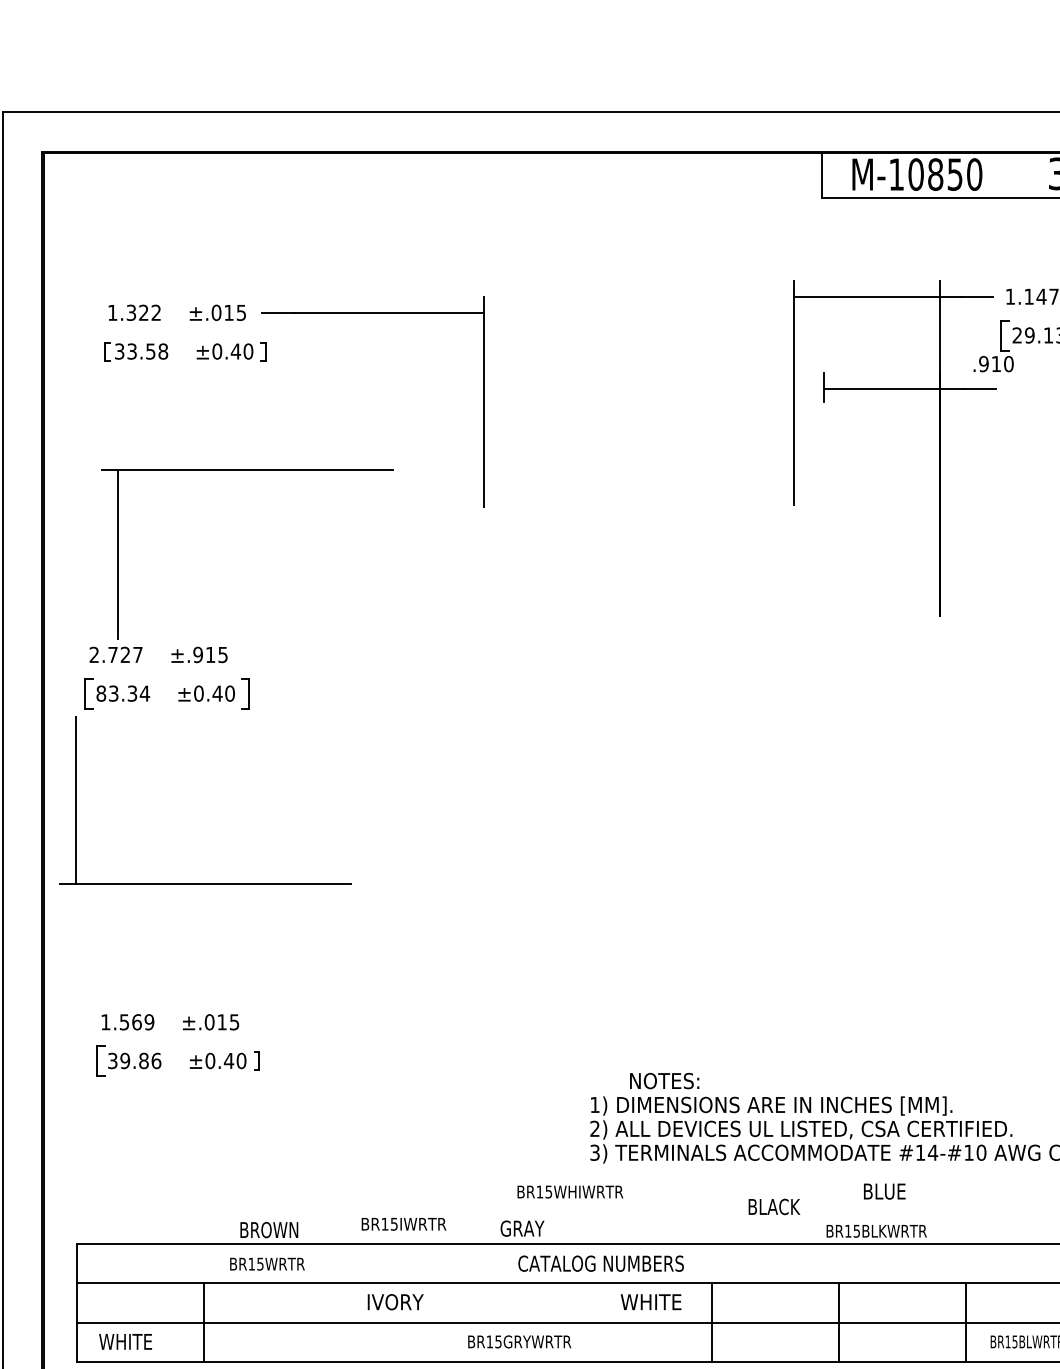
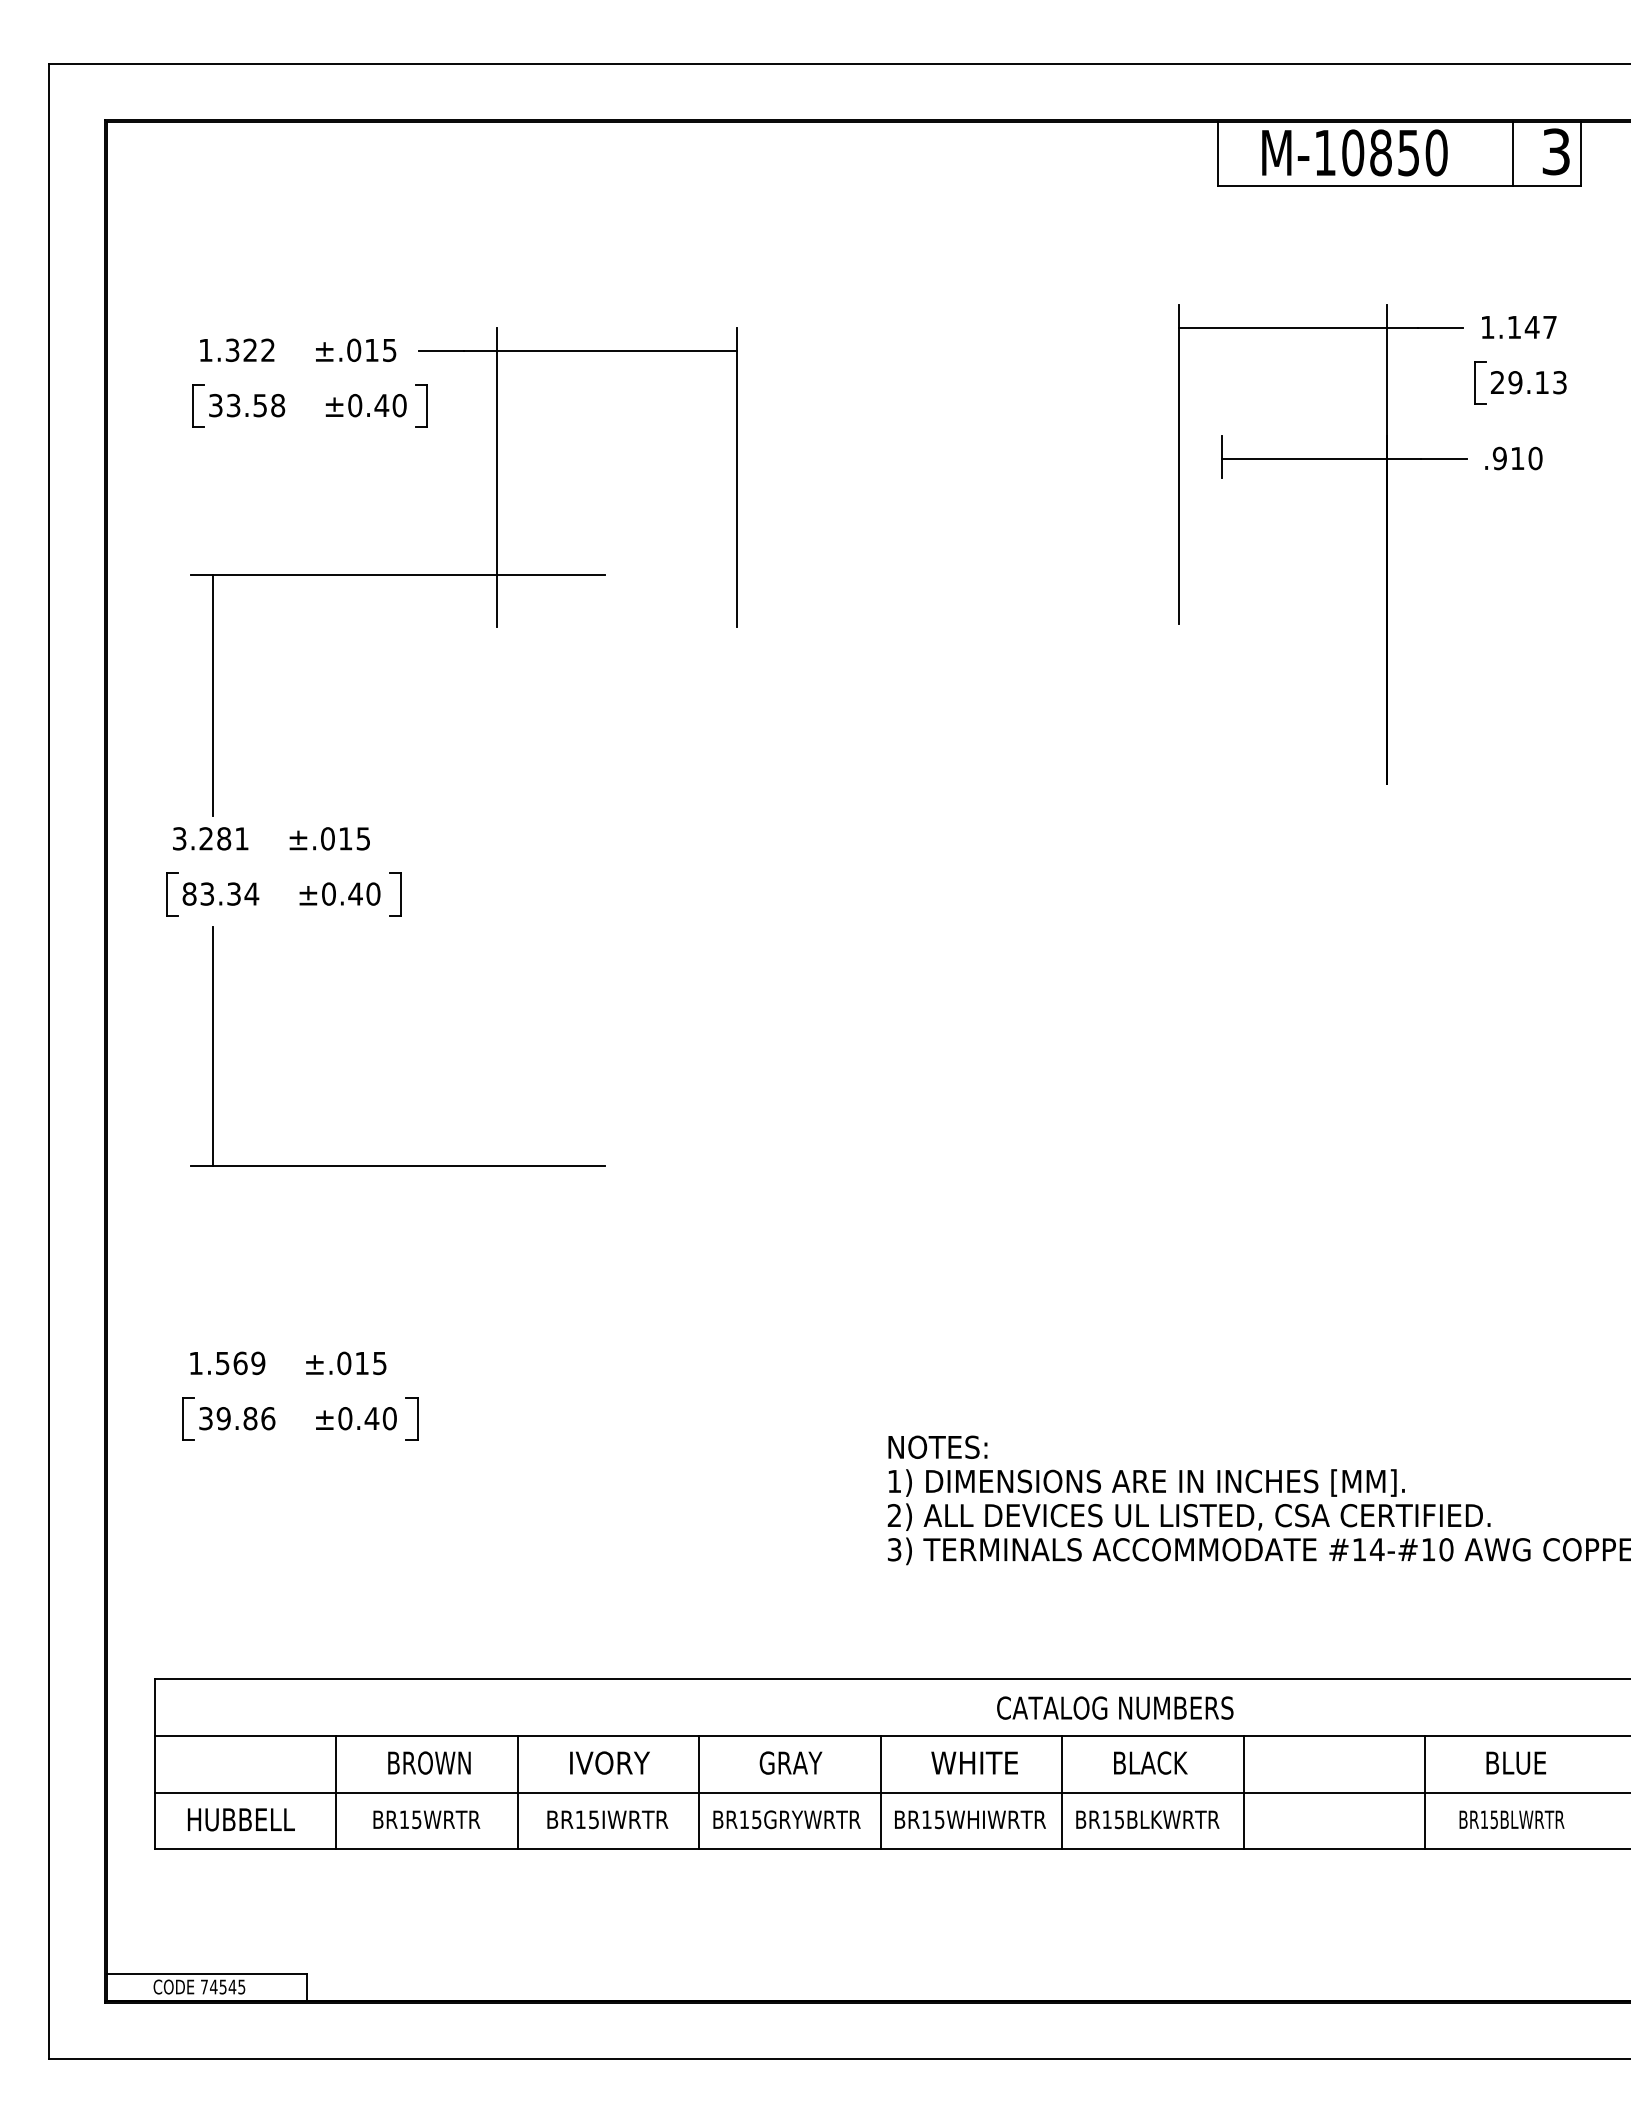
line: (1028, 175) -> (1513, 153), added
part: (107, 351) -> (198, 405), size x1.67
part: (263, 351) -> (421, 405), size x1.67
text: (993, 364) -> (1513, 458), moved
line: (316, 401) -> (496, 477), added
text: (115, 654) -> (210, 838), 2.727 -> 3.281
text: (197, 654) -> (327, 838), ±.915 -> ±.015
part: (204, 883) -> (397, 1165), moved
part: (256, 1060) -> (411, 1418), size x1.67
text: (664, 1080) -> (937, 1446), moved
text: (570, 1191) -> (970, 1819), moved
text: (884, 1191) -> (1516, 1762), moved
text: (774, 1206) -> (1150, 1762), moved
text: (403, 1224) -> (607, 1819), moved
text: (522, 1228) -> (790, 1762), moved
text: (269, 1229) -> (429, 1762), moved
text: (876, 1231) -> (1147, 1819), moved
text: (267, 1263) -> (426, 1819), moved
text: (601, 1263) -> (1115, 1707), moved
line: (330, 1322) -> (517, 1792), added
line: (458, 1322) -> (699, 1792), added
line: (585, 1322) -> (880, 1792), added
text: (136, 1341) -> (240, 1819), WHITE -> HUBBELL

